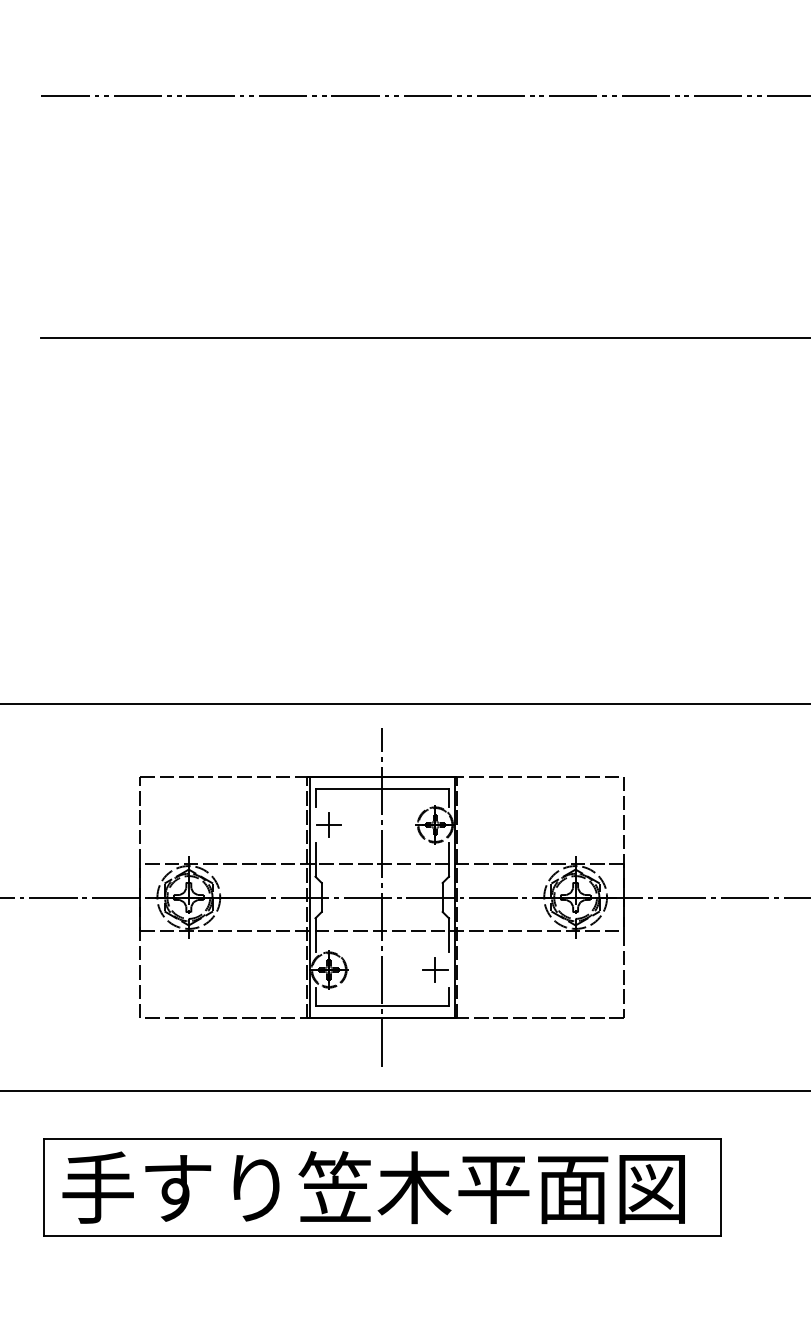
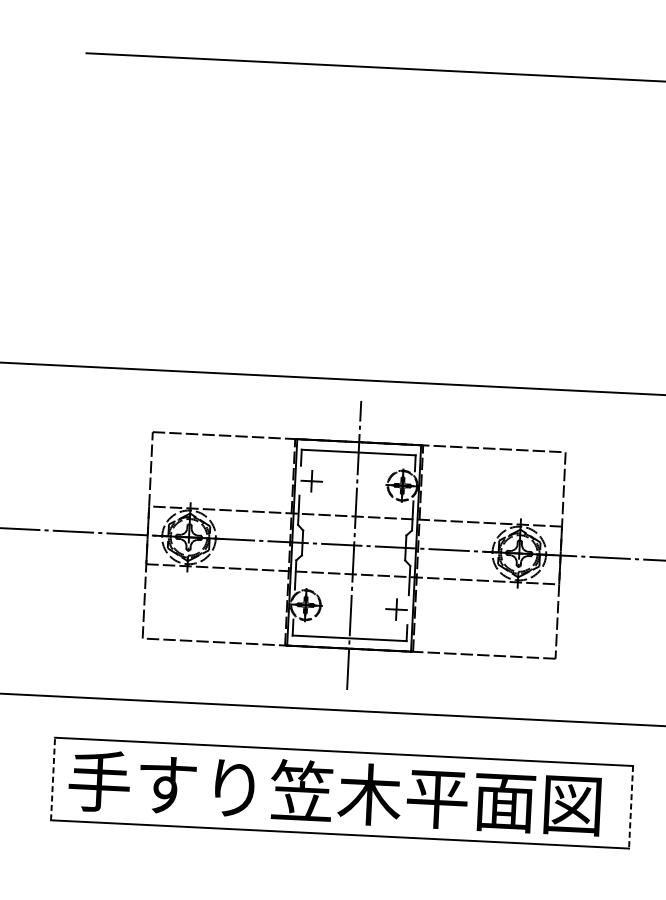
line: (43, 1187) -> (52, 778), solid -> dashed
line: (720, 1188) -> (630, 808), solid -> dashed

